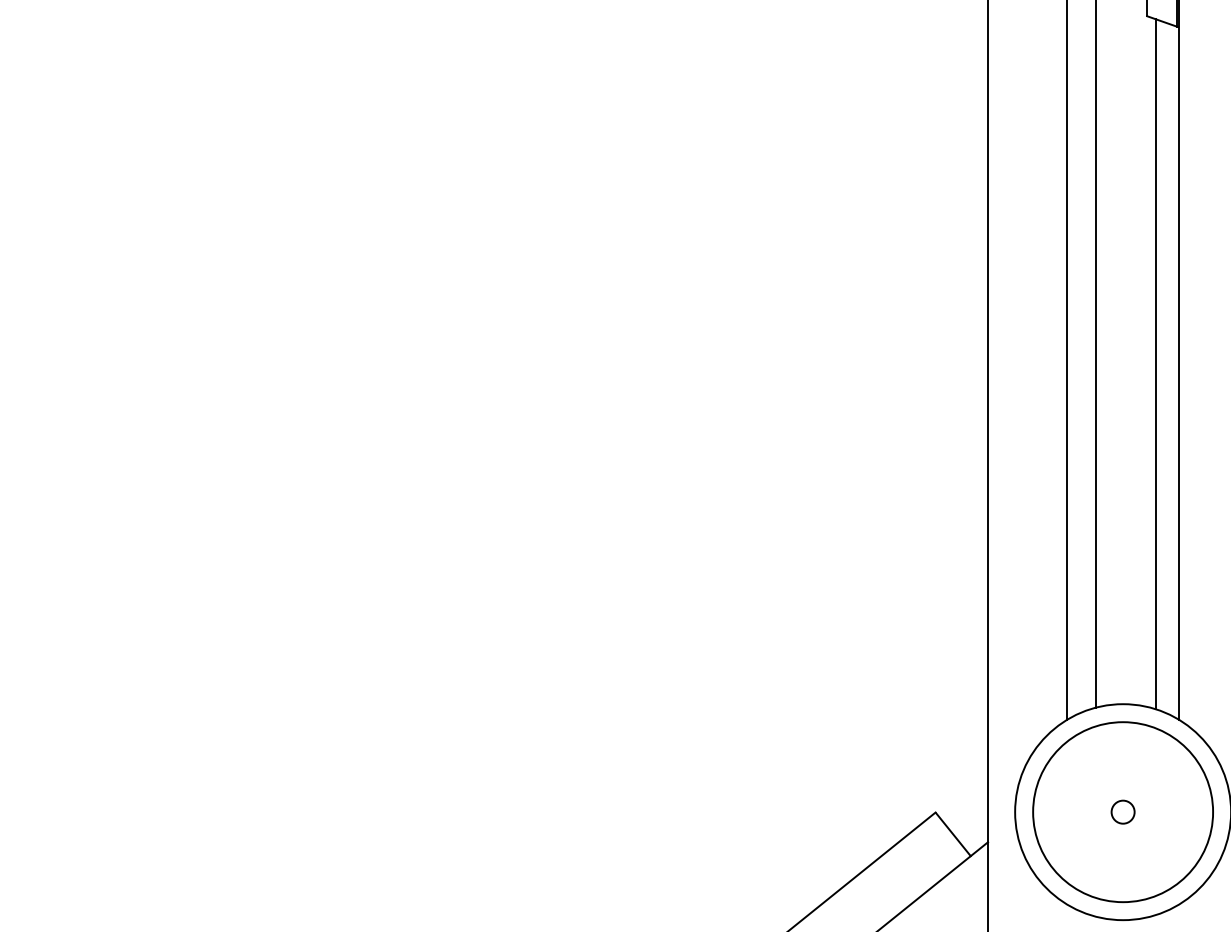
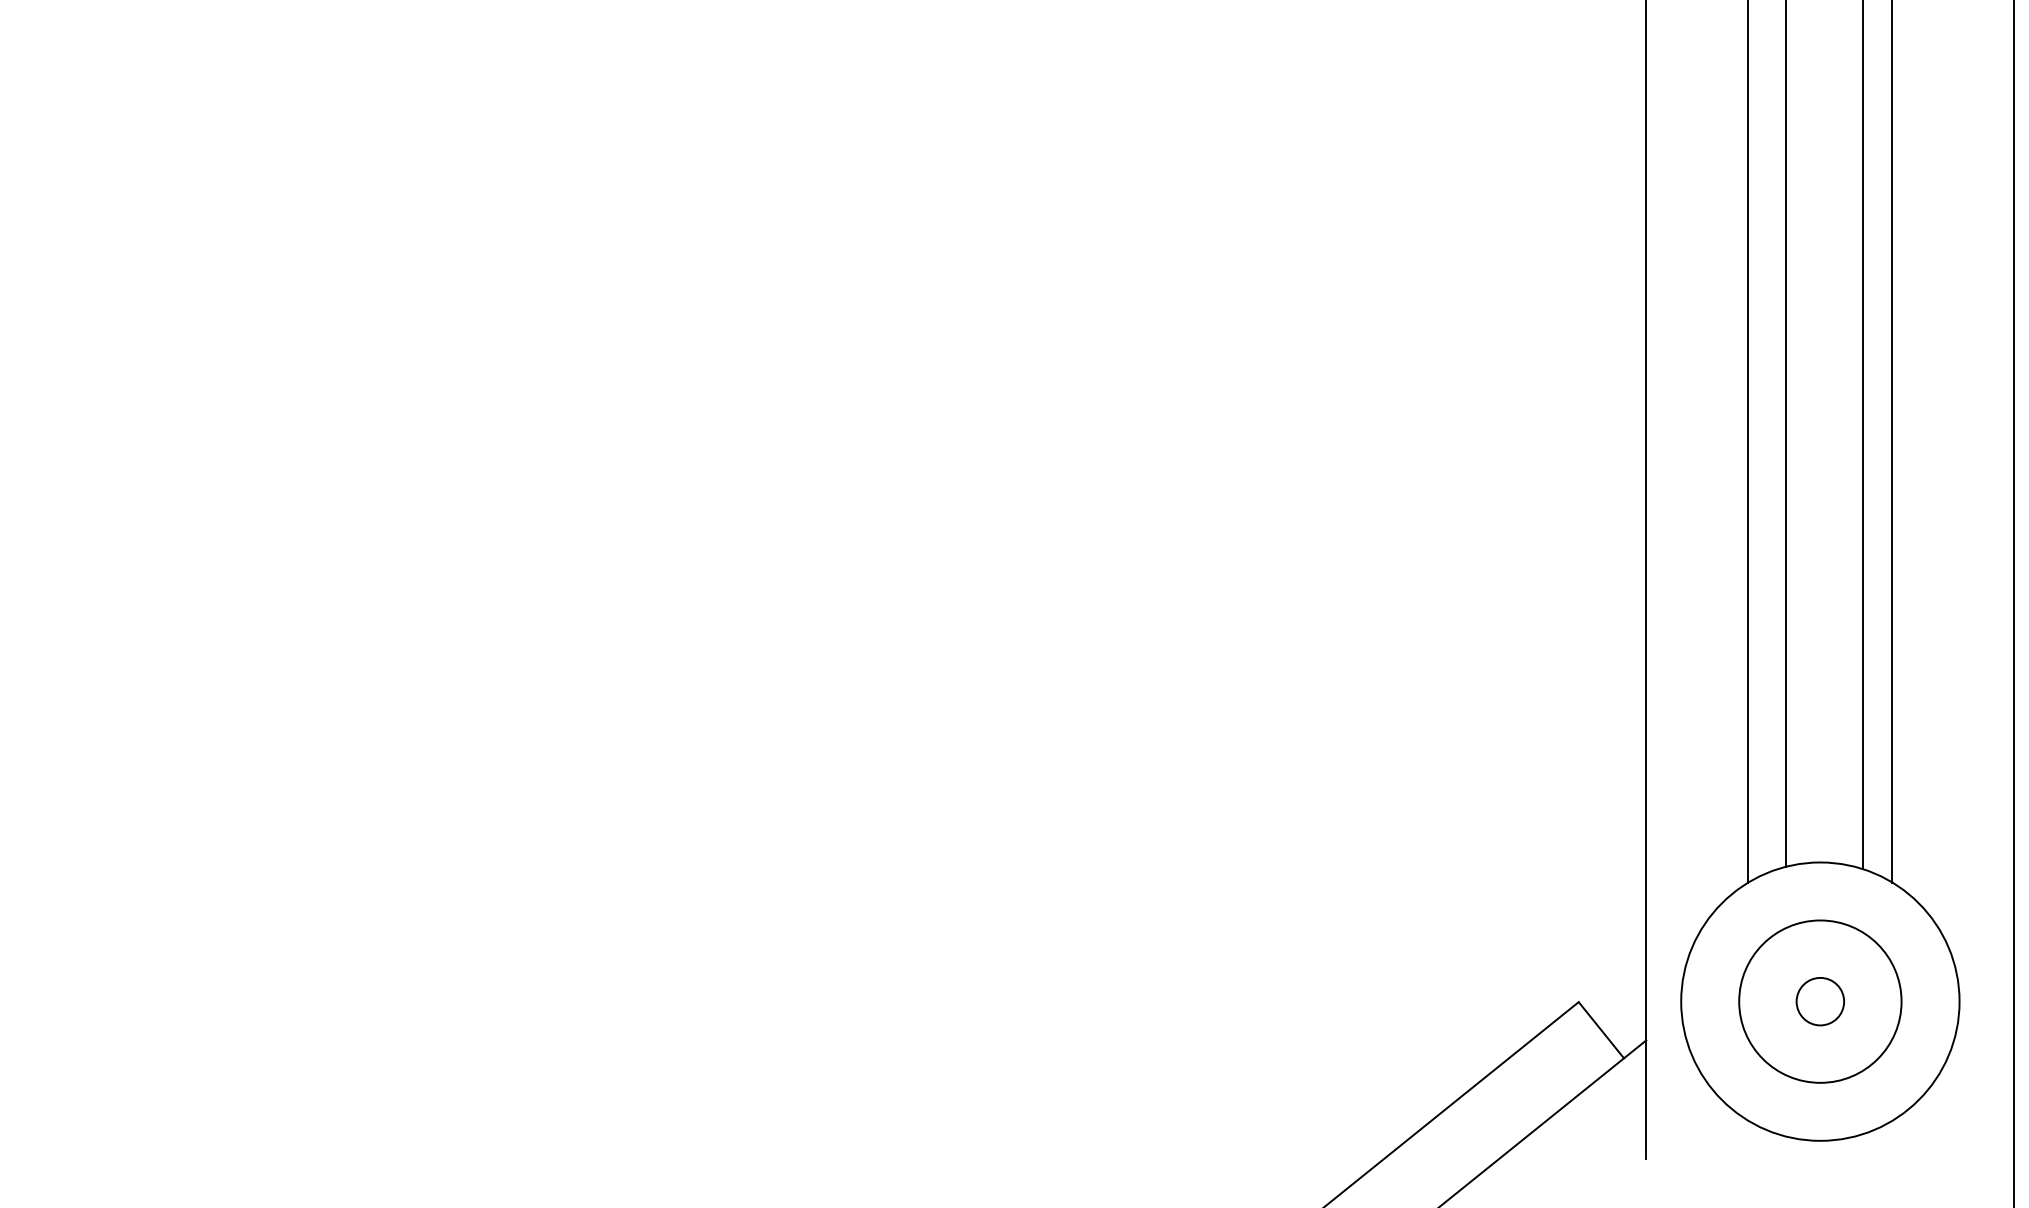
circle: (1123, 812) -> (1820, 1001), size x0.7
circle: (1123, 812) -> (1820, 1001), size x1.6

